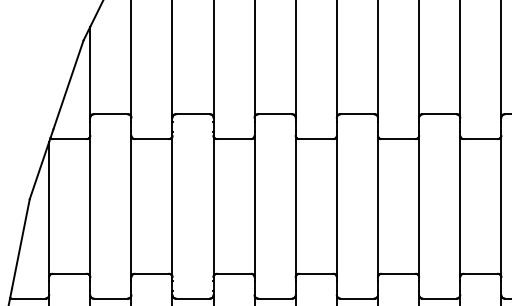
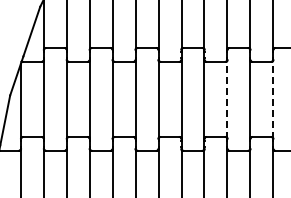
line: (419, 204) -> (227, 98), solid -> dashed
line: (501, 204) -> (273, 98), solid -> dashed

